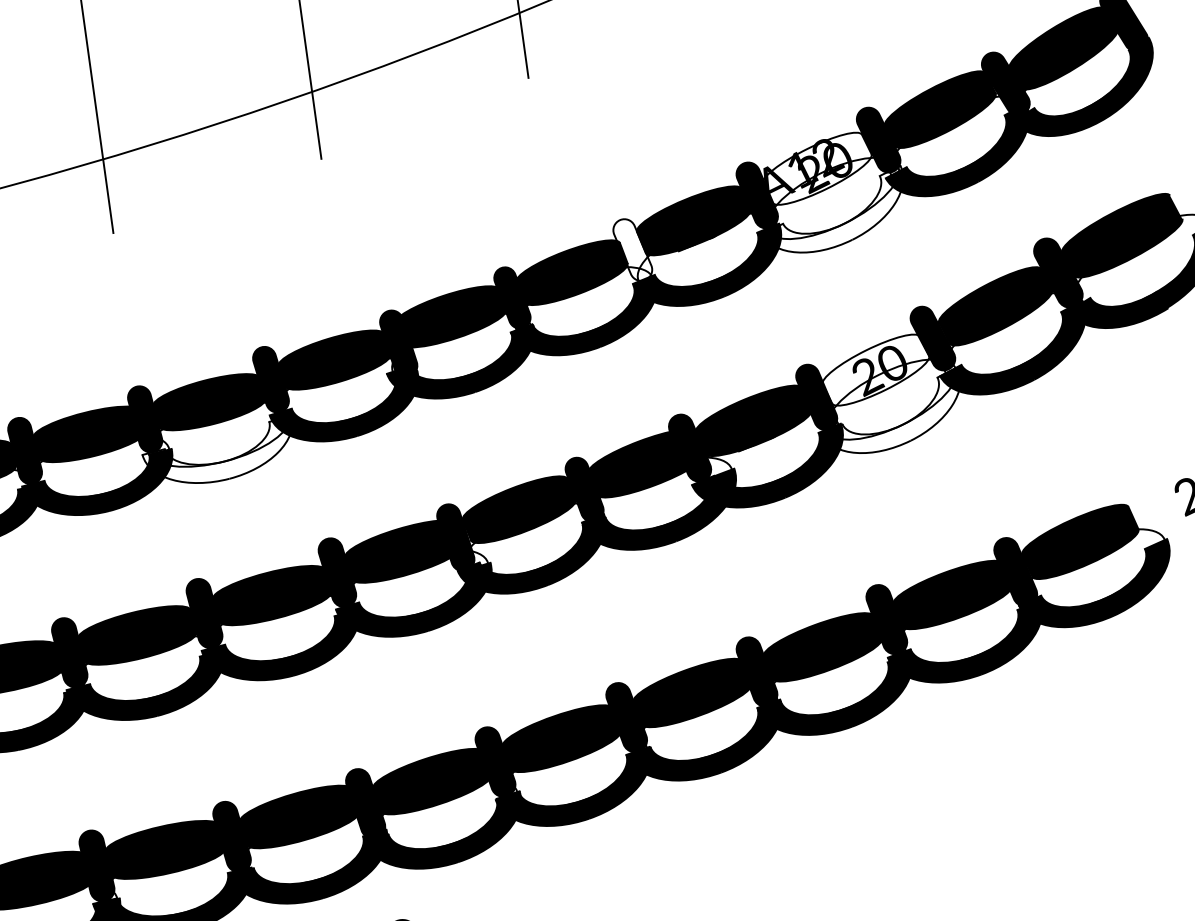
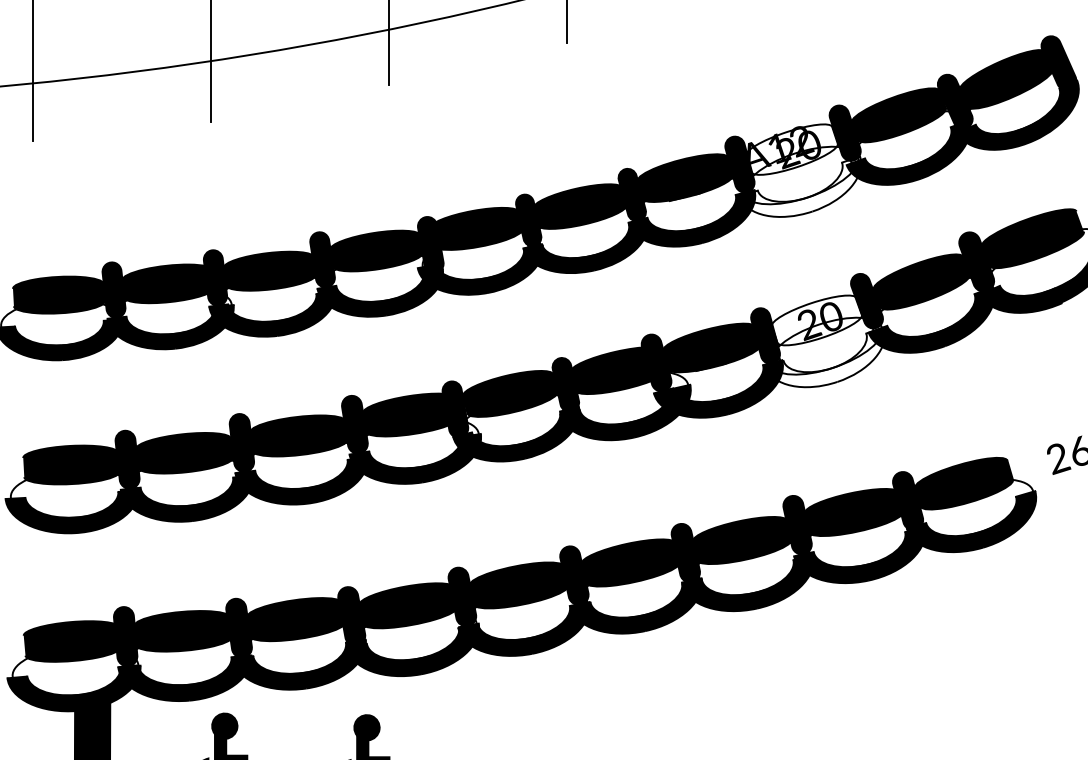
fill: (631, 249) -> (631, 194), added
fill: (219, 452) -> (272, 313), added

